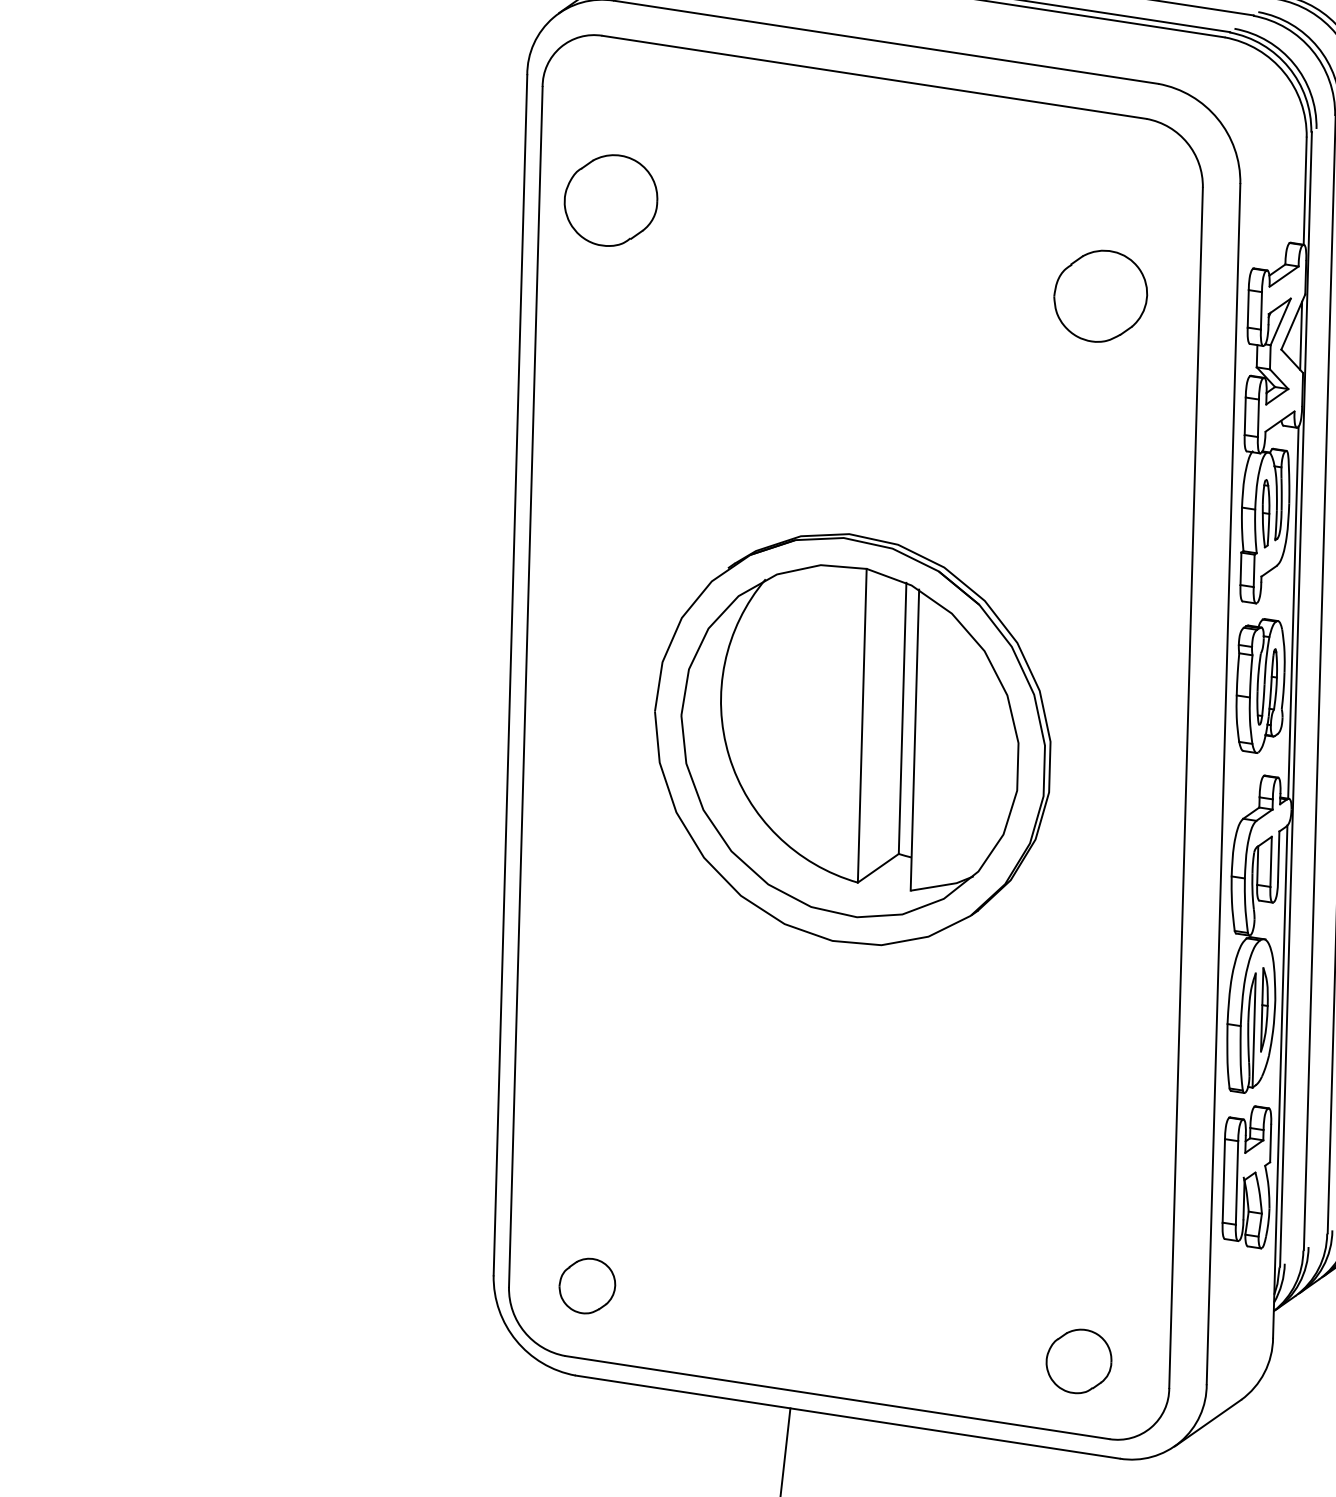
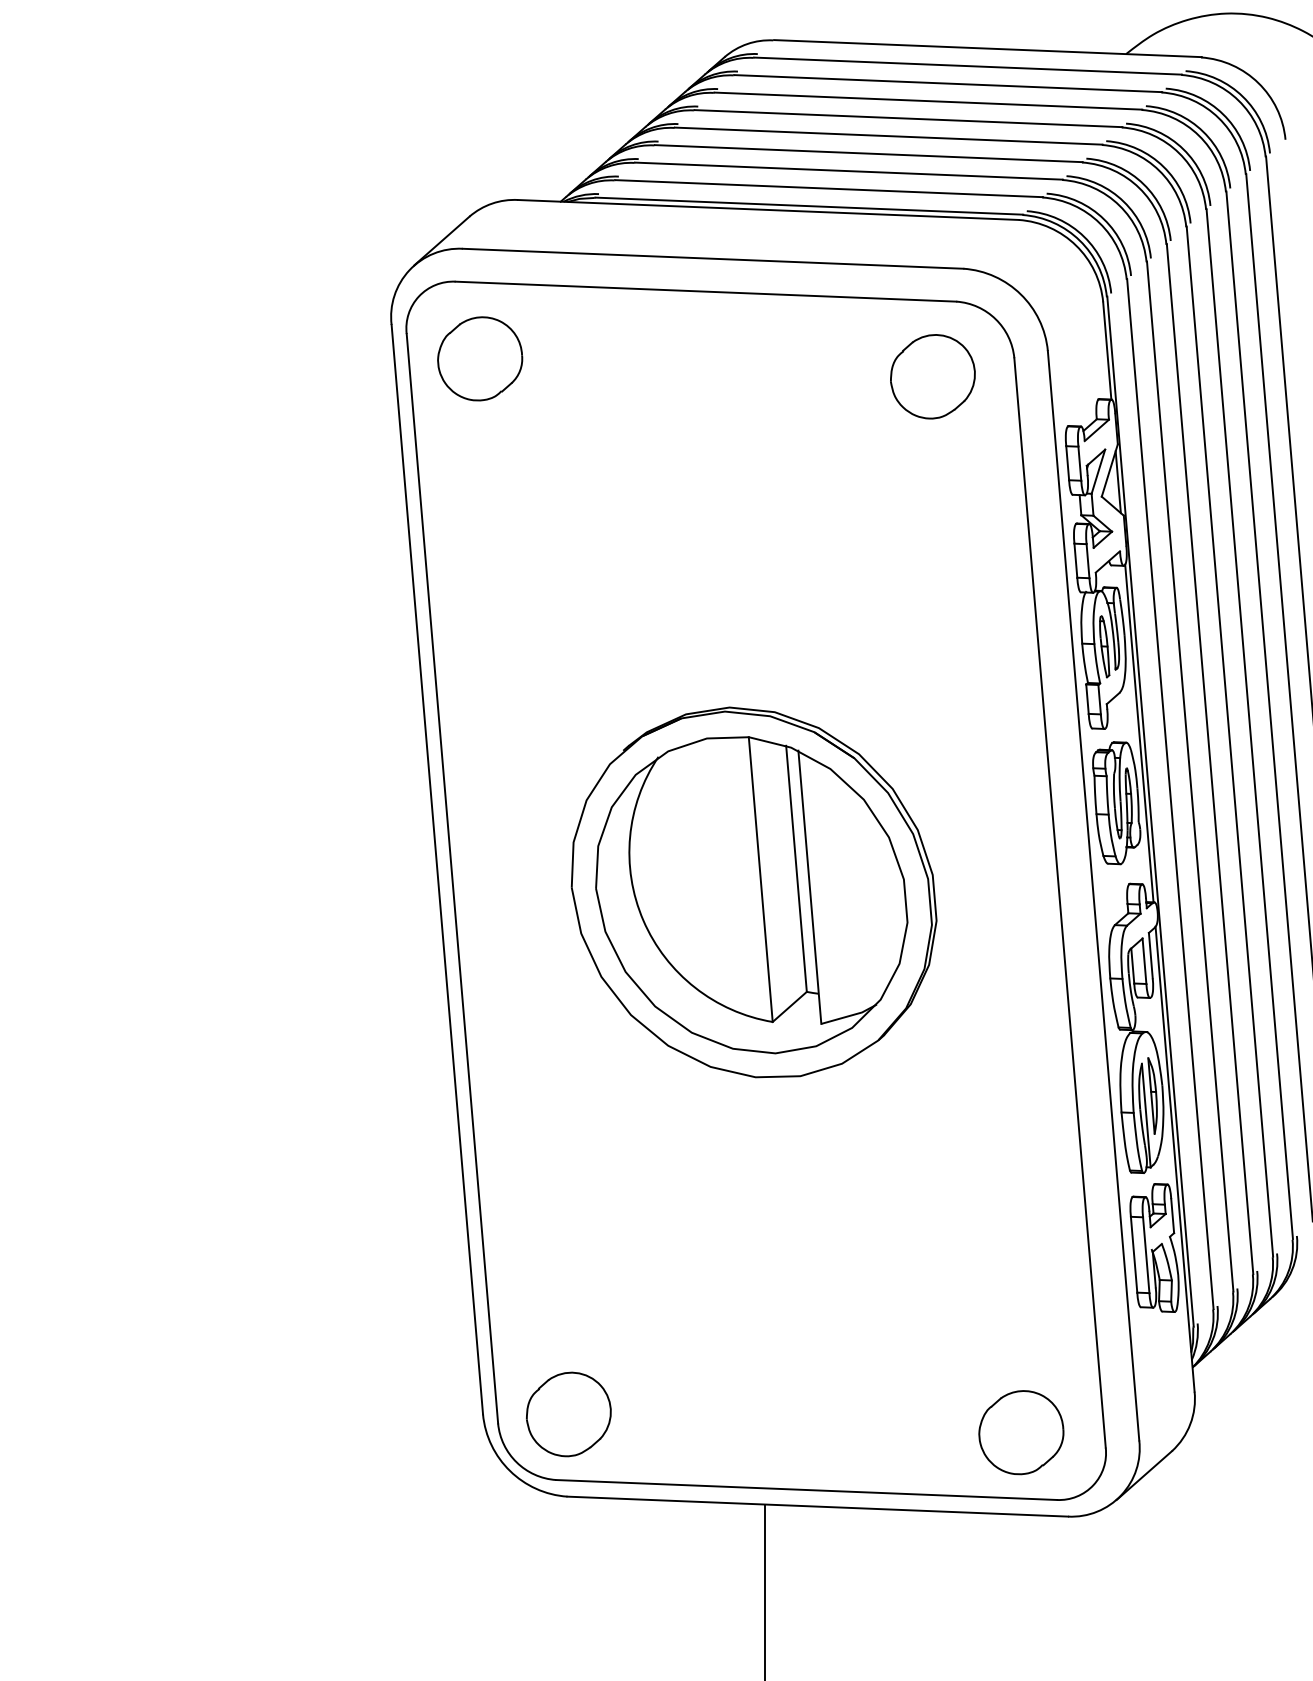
part: (611, 200) -> (480, 358), moved
part: (1100, 295) -> (932, 376), moved
part: (586, 1286) -> (568, 1414), size x1.67
part: (1079, 1361) -> (1021, 1432), size x1.43

